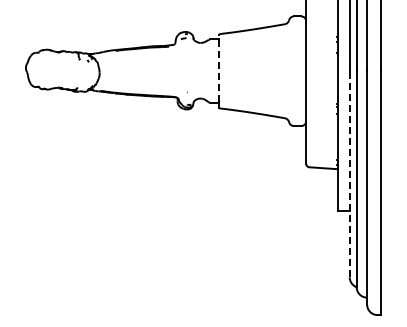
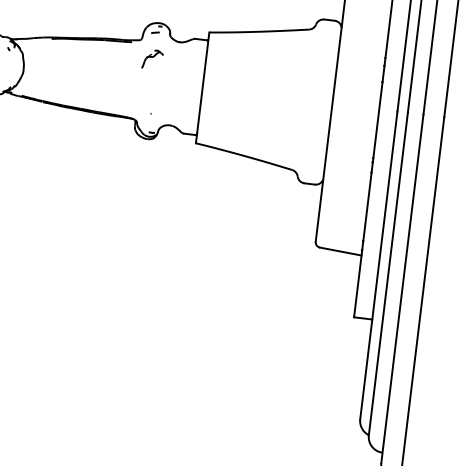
part: (183, 56) -> (151, 59), added
line: (219, 68) -> (203, 83), dashed -> solid
line: (349, 173) -> (378, 264), dashed -> solid

